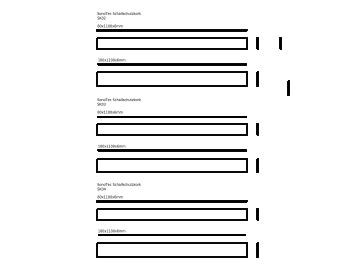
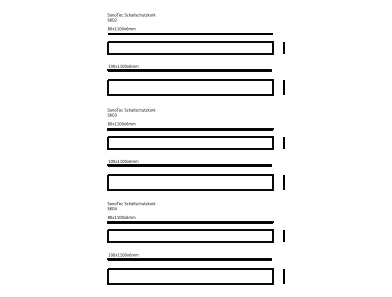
line: (280, 43) -> (309, 48), removed
line: (288, 87) -> (318, 96), removed

